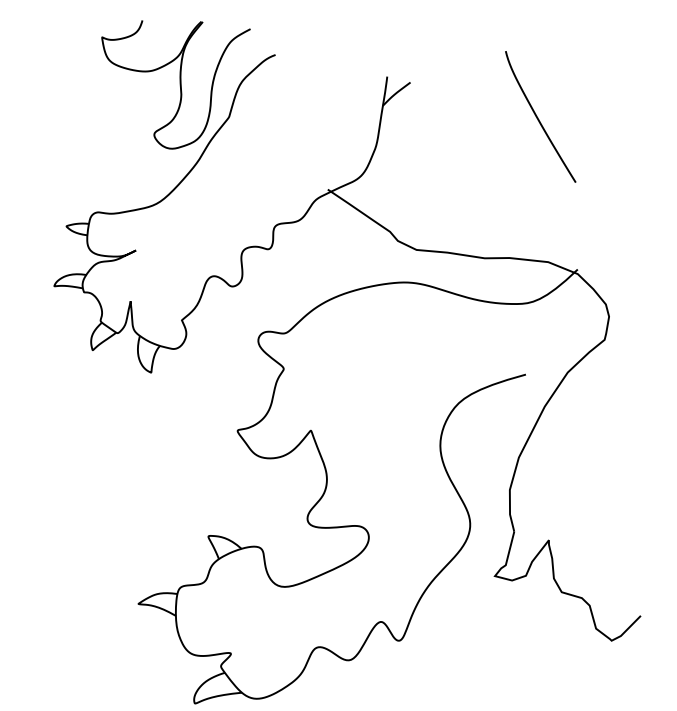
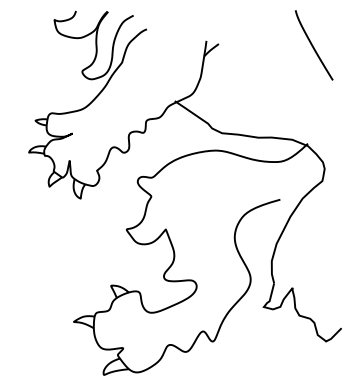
curve: (539, 117) -> (313, 45), moved

